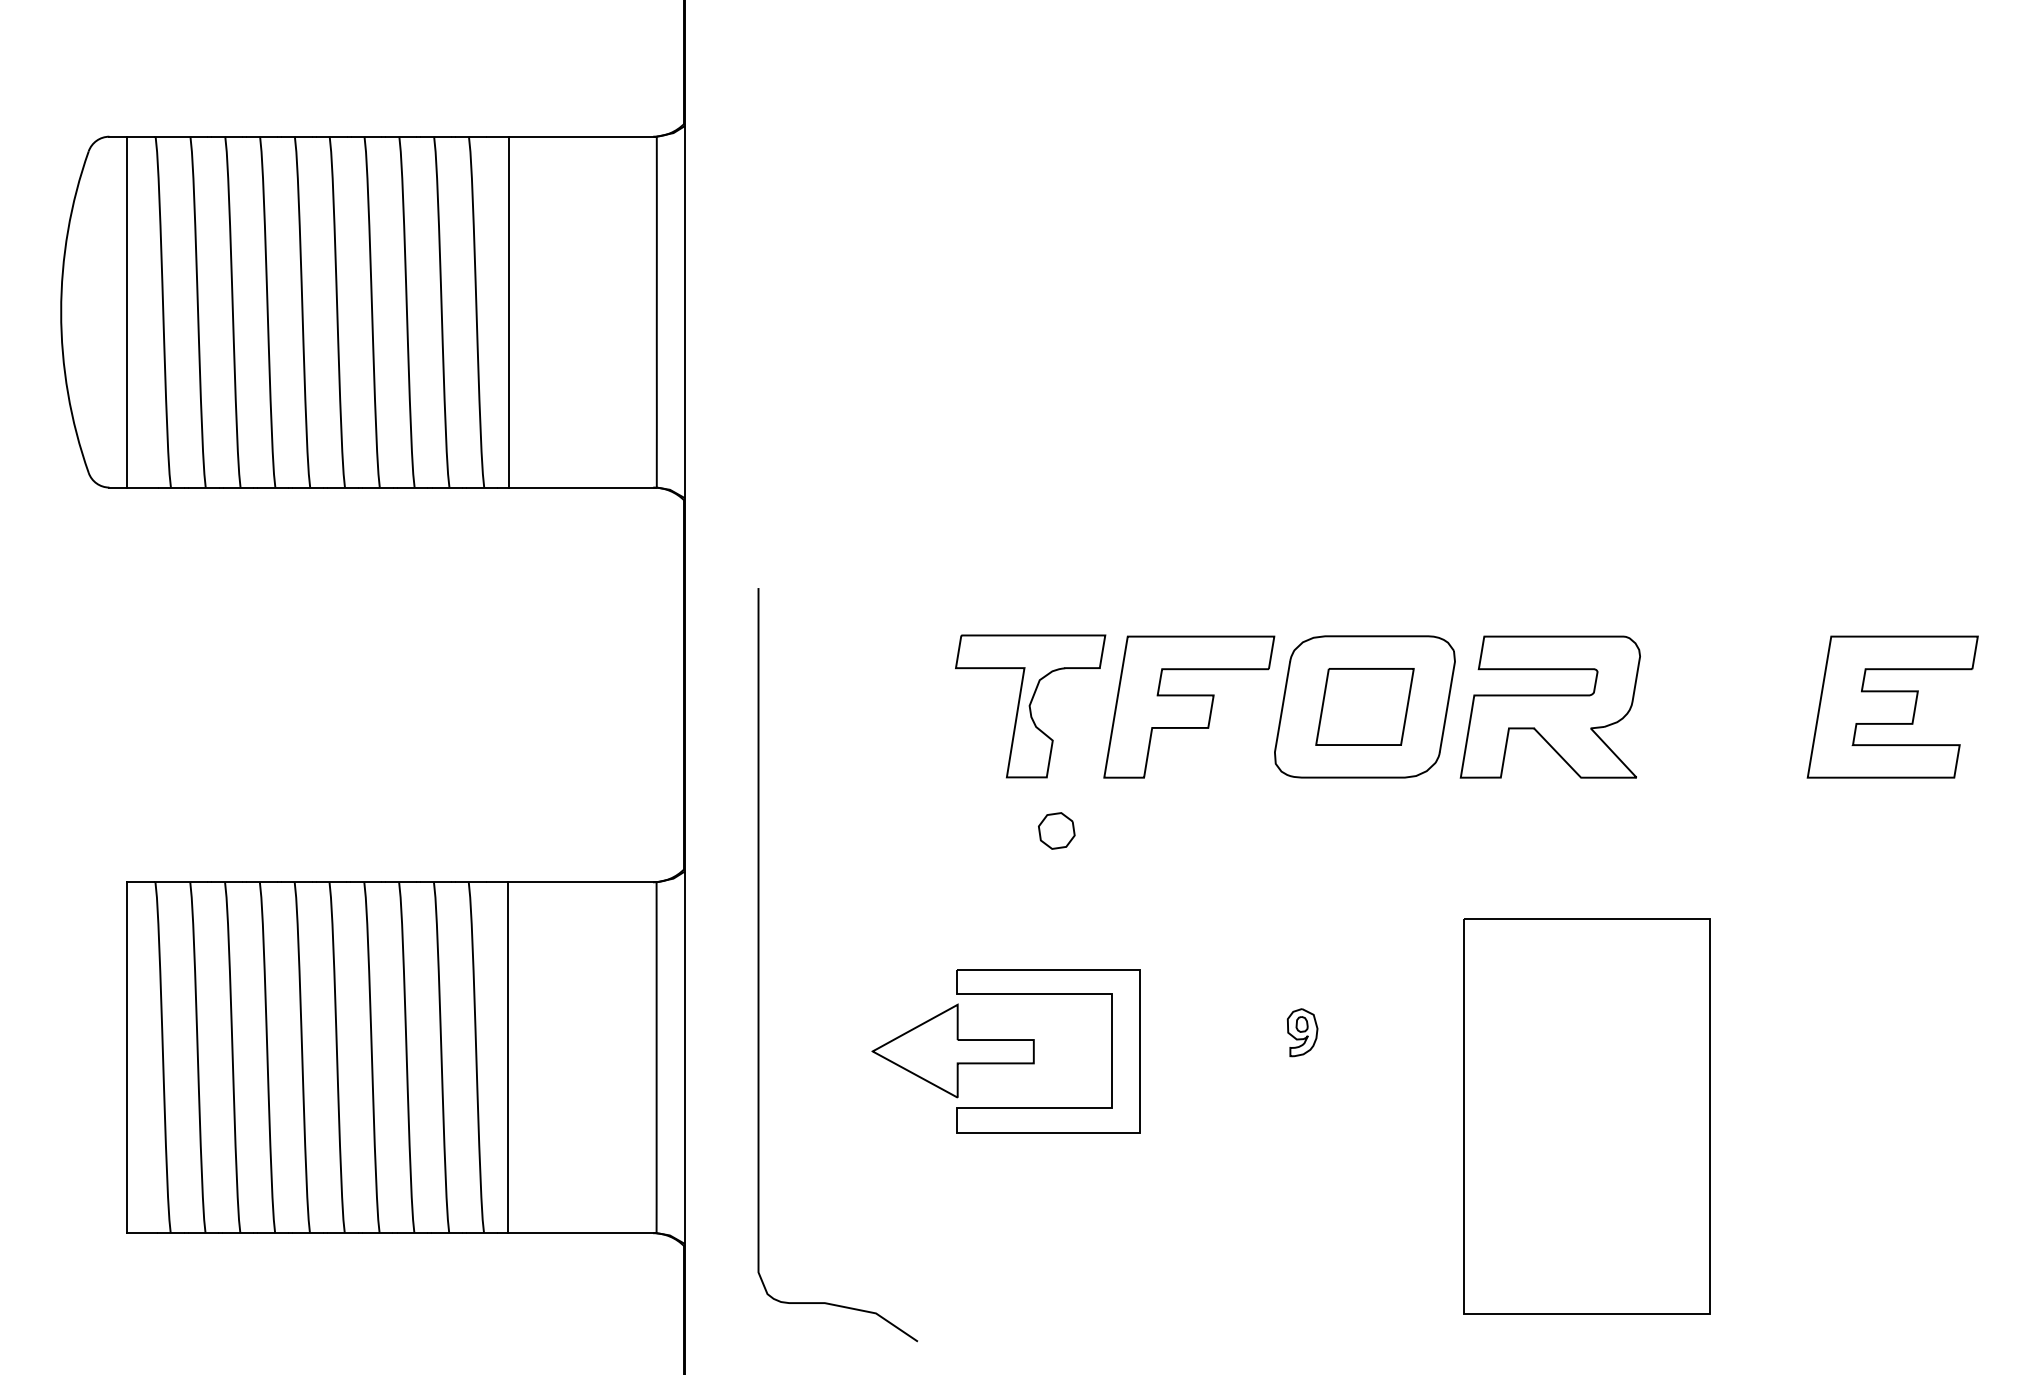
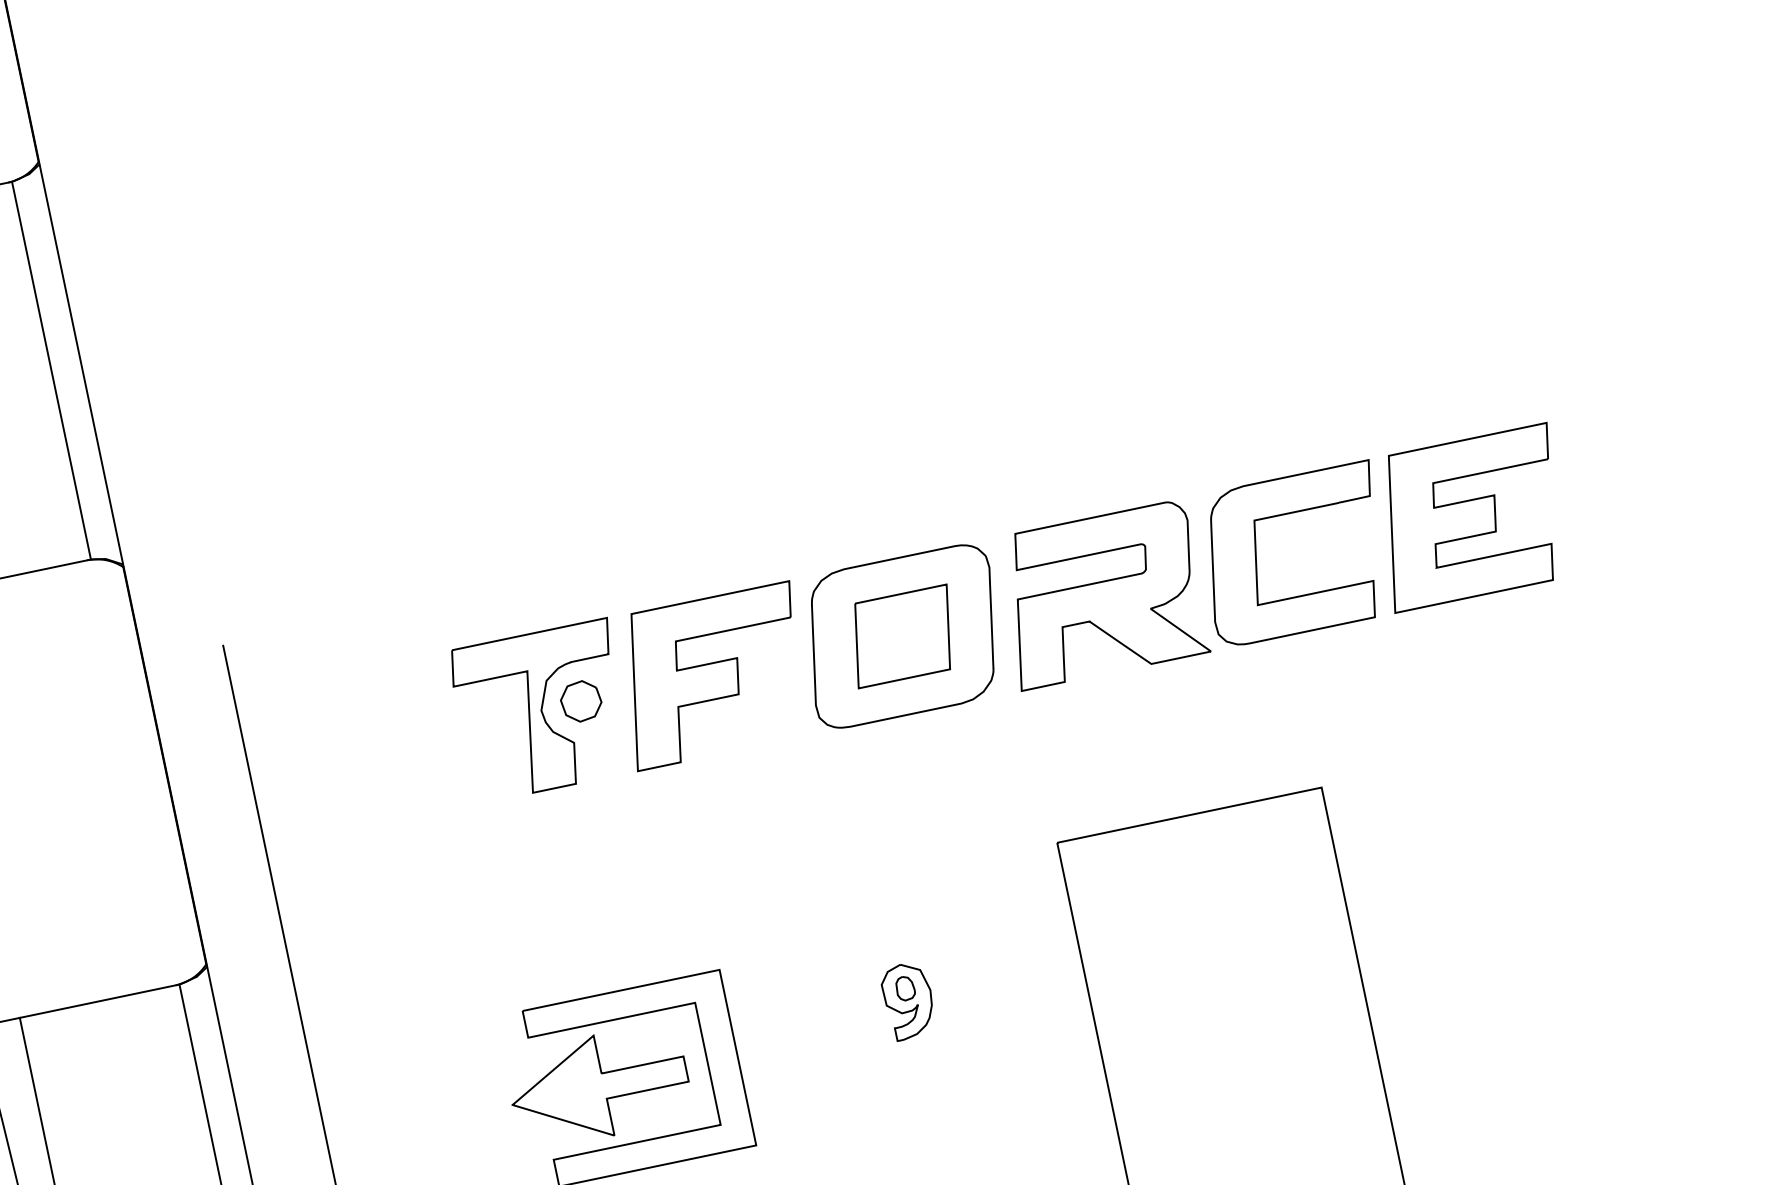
part: (1695, 701) -> (1257, 556), added
part: (1056, 830) -> (580, 700), moved
part: (1302, 1032) -> (908, 1000), size x1.43
part: (952, 1050) -> (598, 1086), moved

